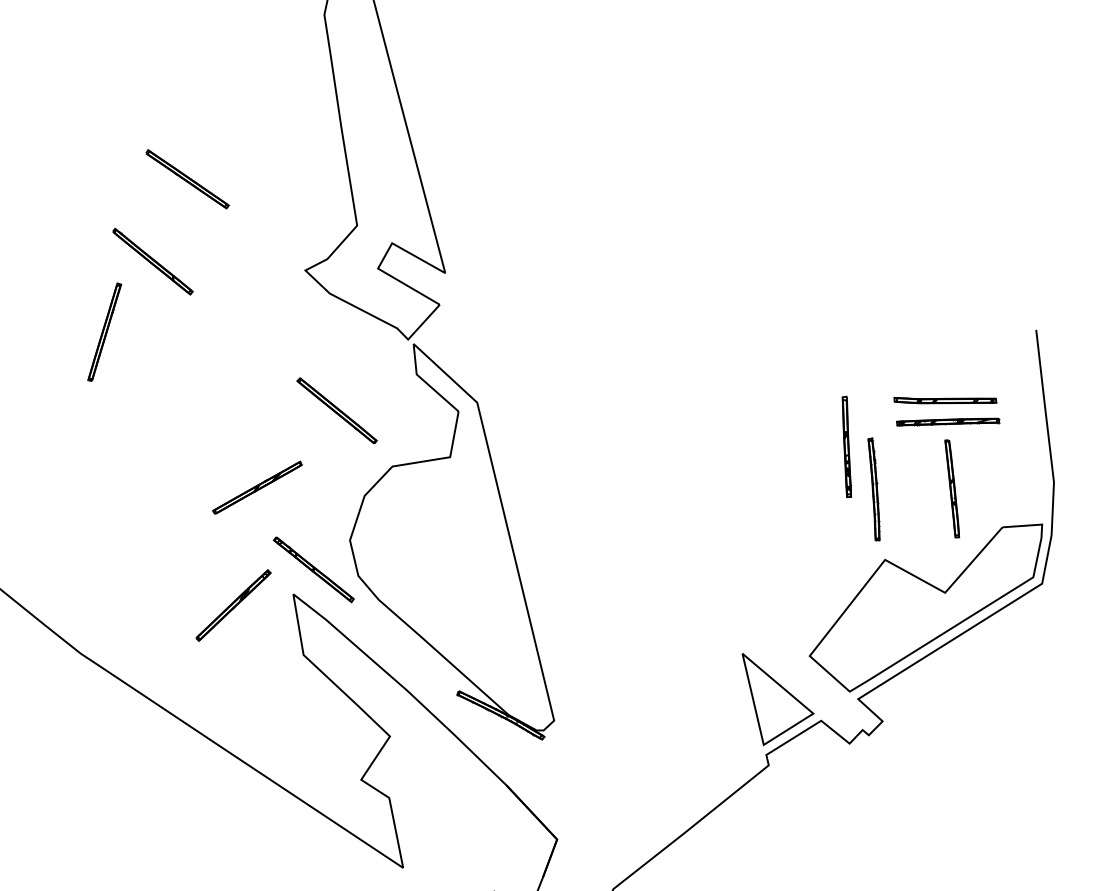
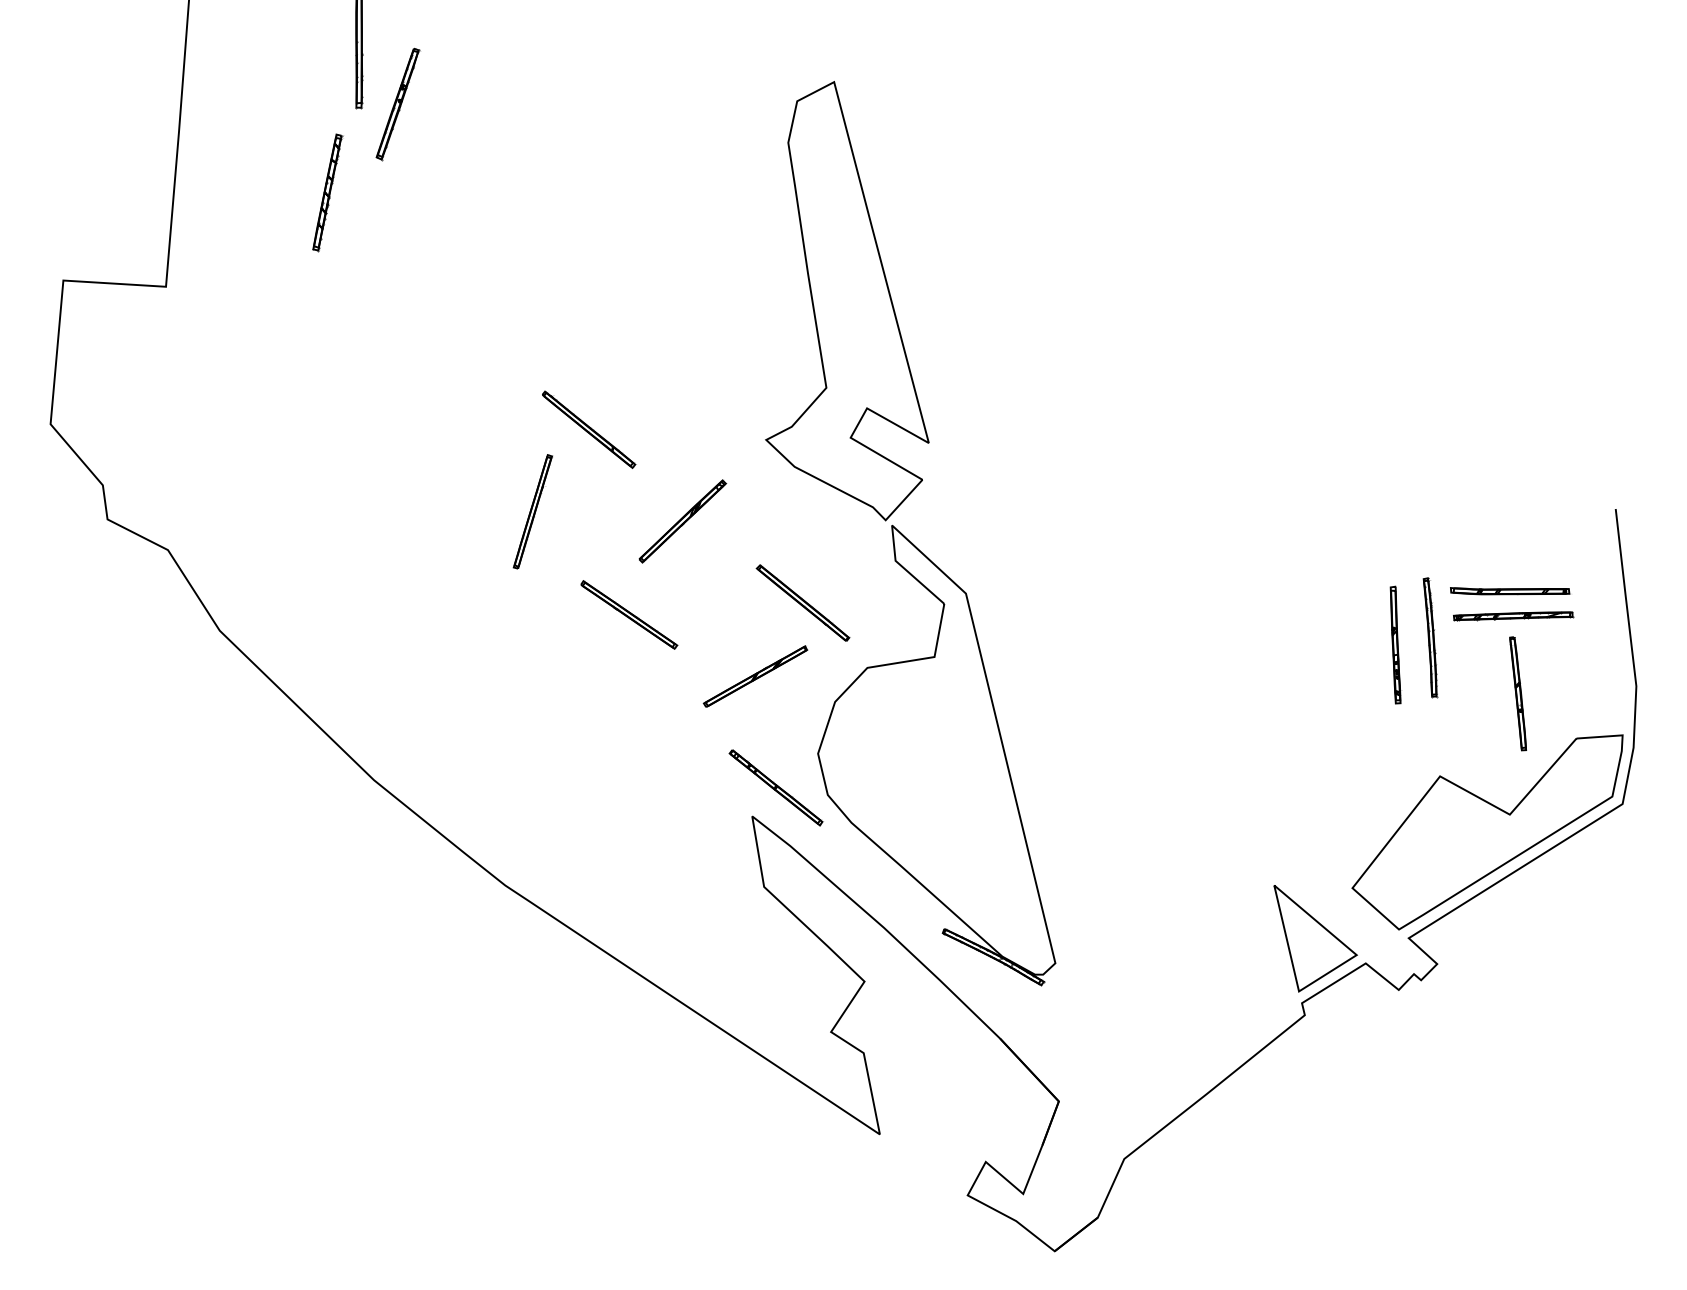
part: (187, 178) -> (629, 614), moved
part: (257, 487) -> (755, 676), moved
part: (874, 489) -> (1430, 637), moved
part: (233, 605) -> (682, 521), moved

